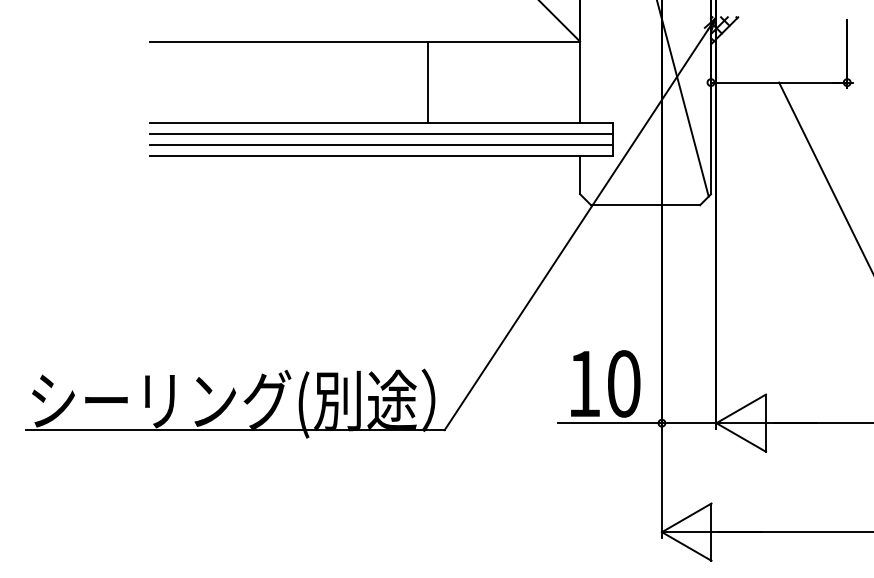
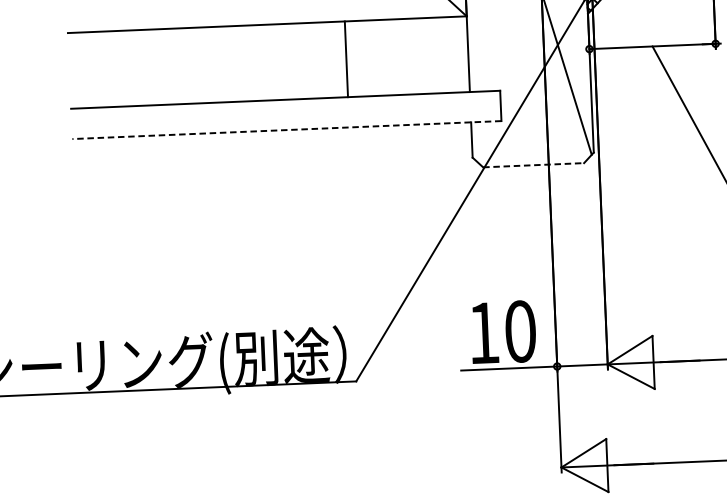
line: (427, 82) -> (346, 59), moved
line: (380, 134) -> (285, 110), removed
line: (380, 145) -> (285, 120), removed
line: (381, 156) -> (287, 130), solid -> dashed
line: (646, 205) -> (534, 165), solid -> dashed

